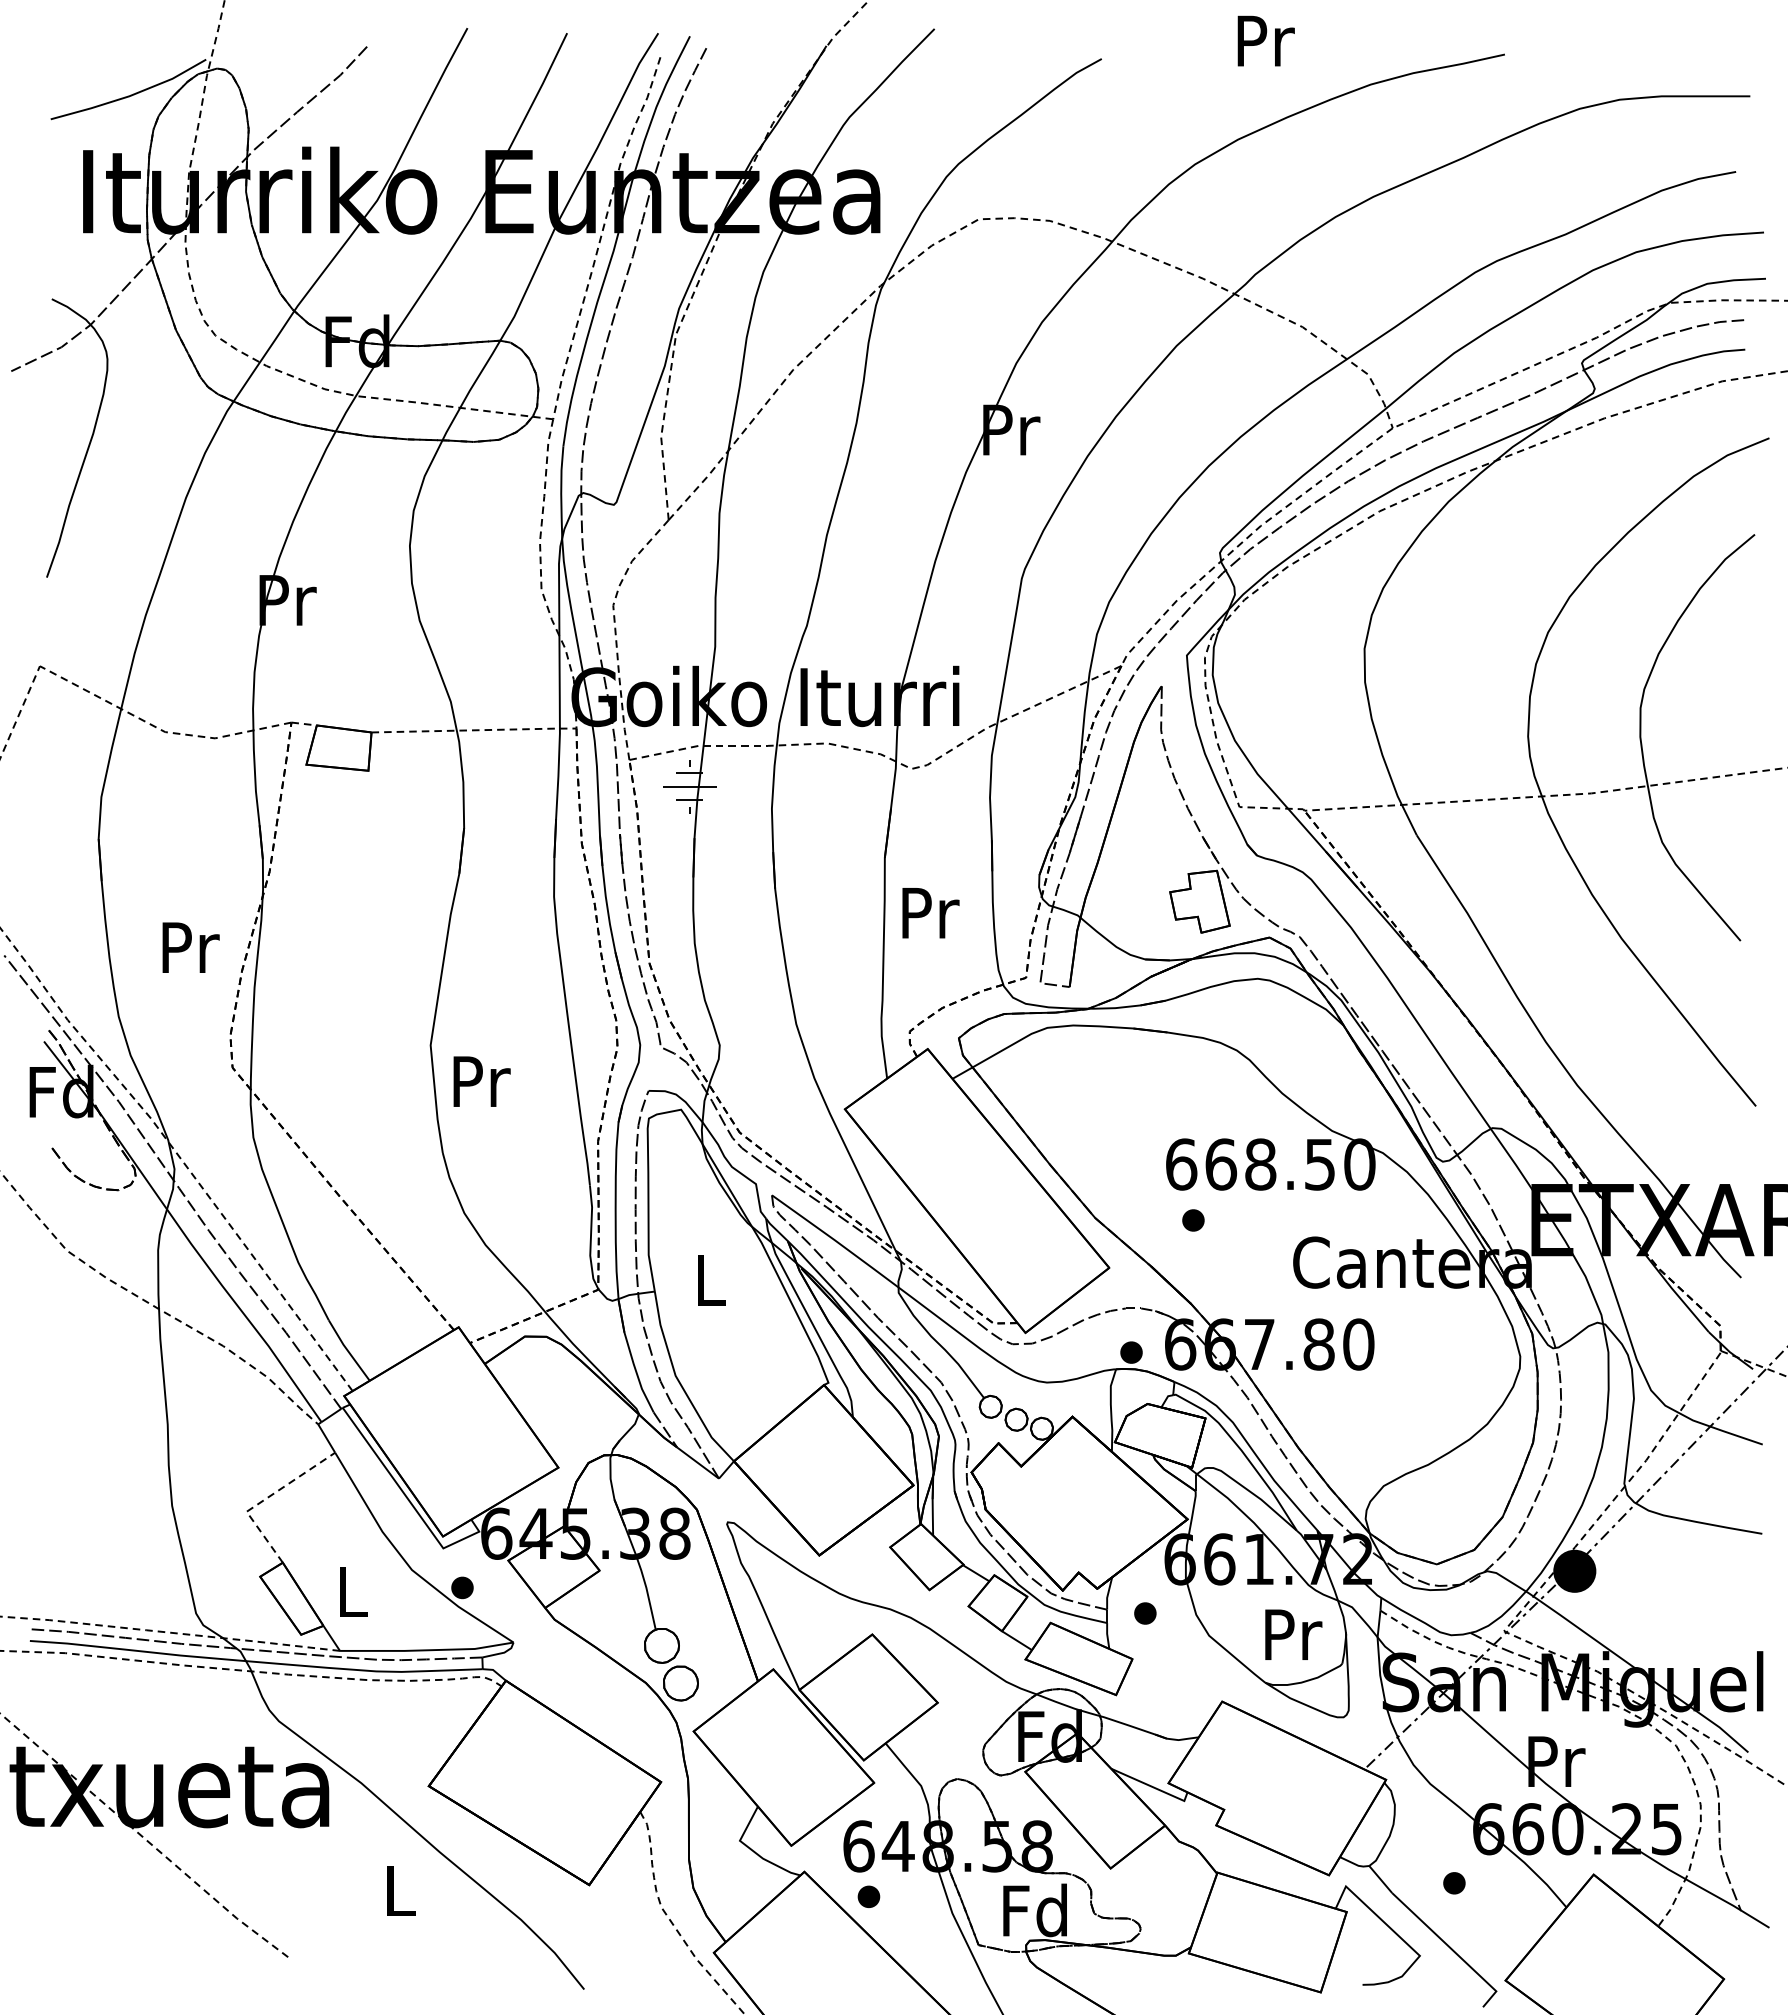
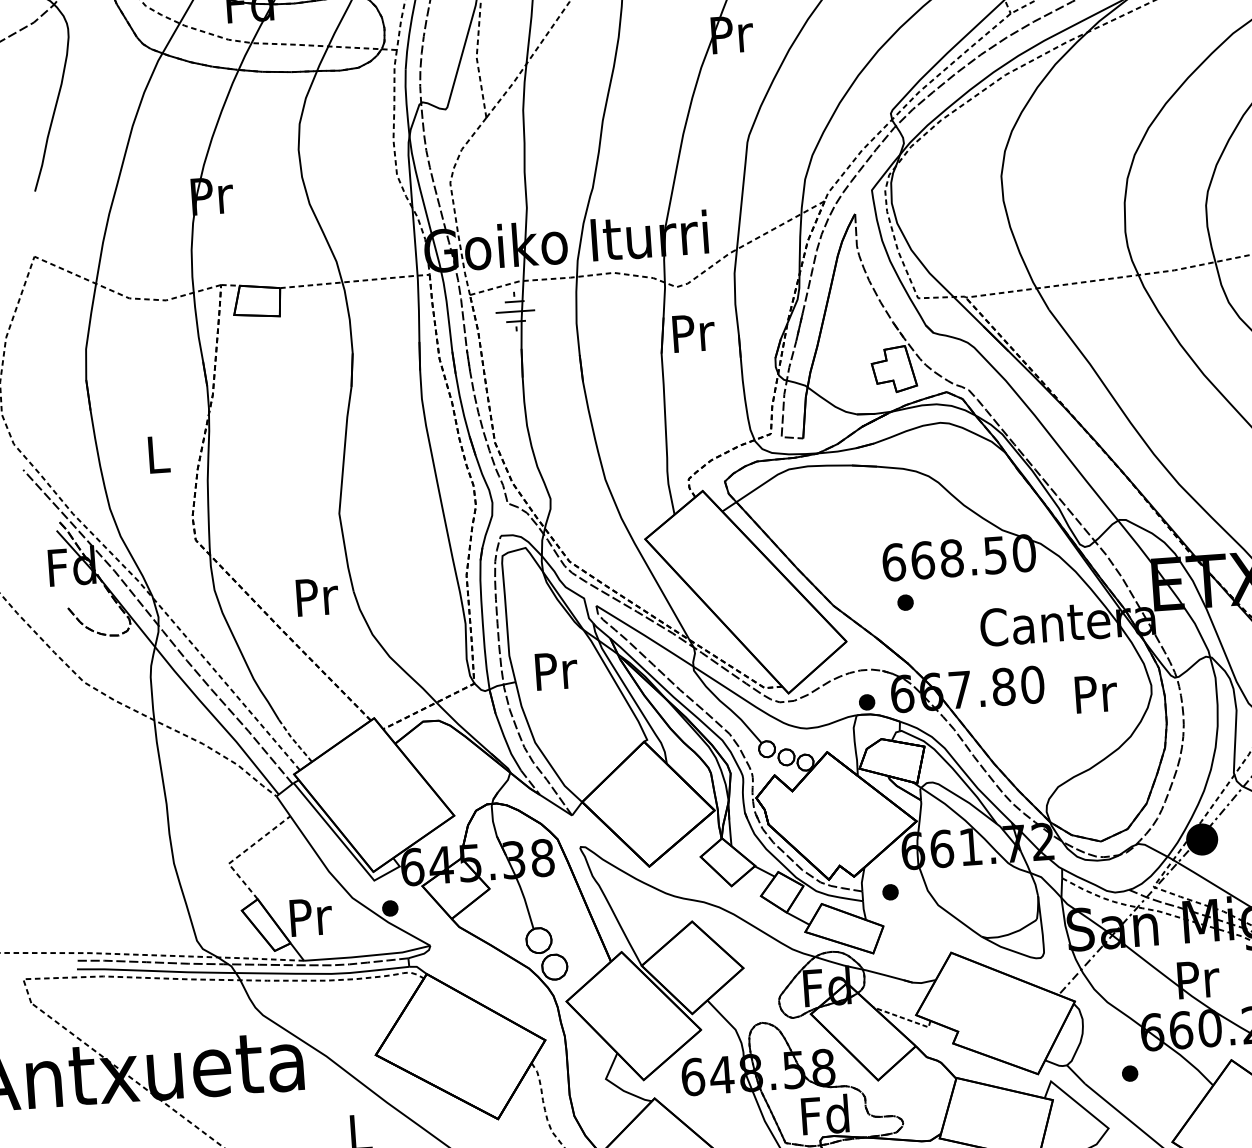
text: (930, 913) -> (693, 333), moved
text: (190, 947) -> (158, 454), Pr -> L
text: (481, 1081) -> (317, 596), moved
text: (711, 1280) -> (556, 671), L -> Pr
line: (348, 1351) -> (294, 741), solid -> dashed
text: (353, 1592) -> (310, 917), L -> Pr
text: (1293, 1634) -> (1096, 693), moved
line: (1152, 1787) -> (904, 1019), solid -> dashed
part: (868, 1896) -> (702, 1113), removed

